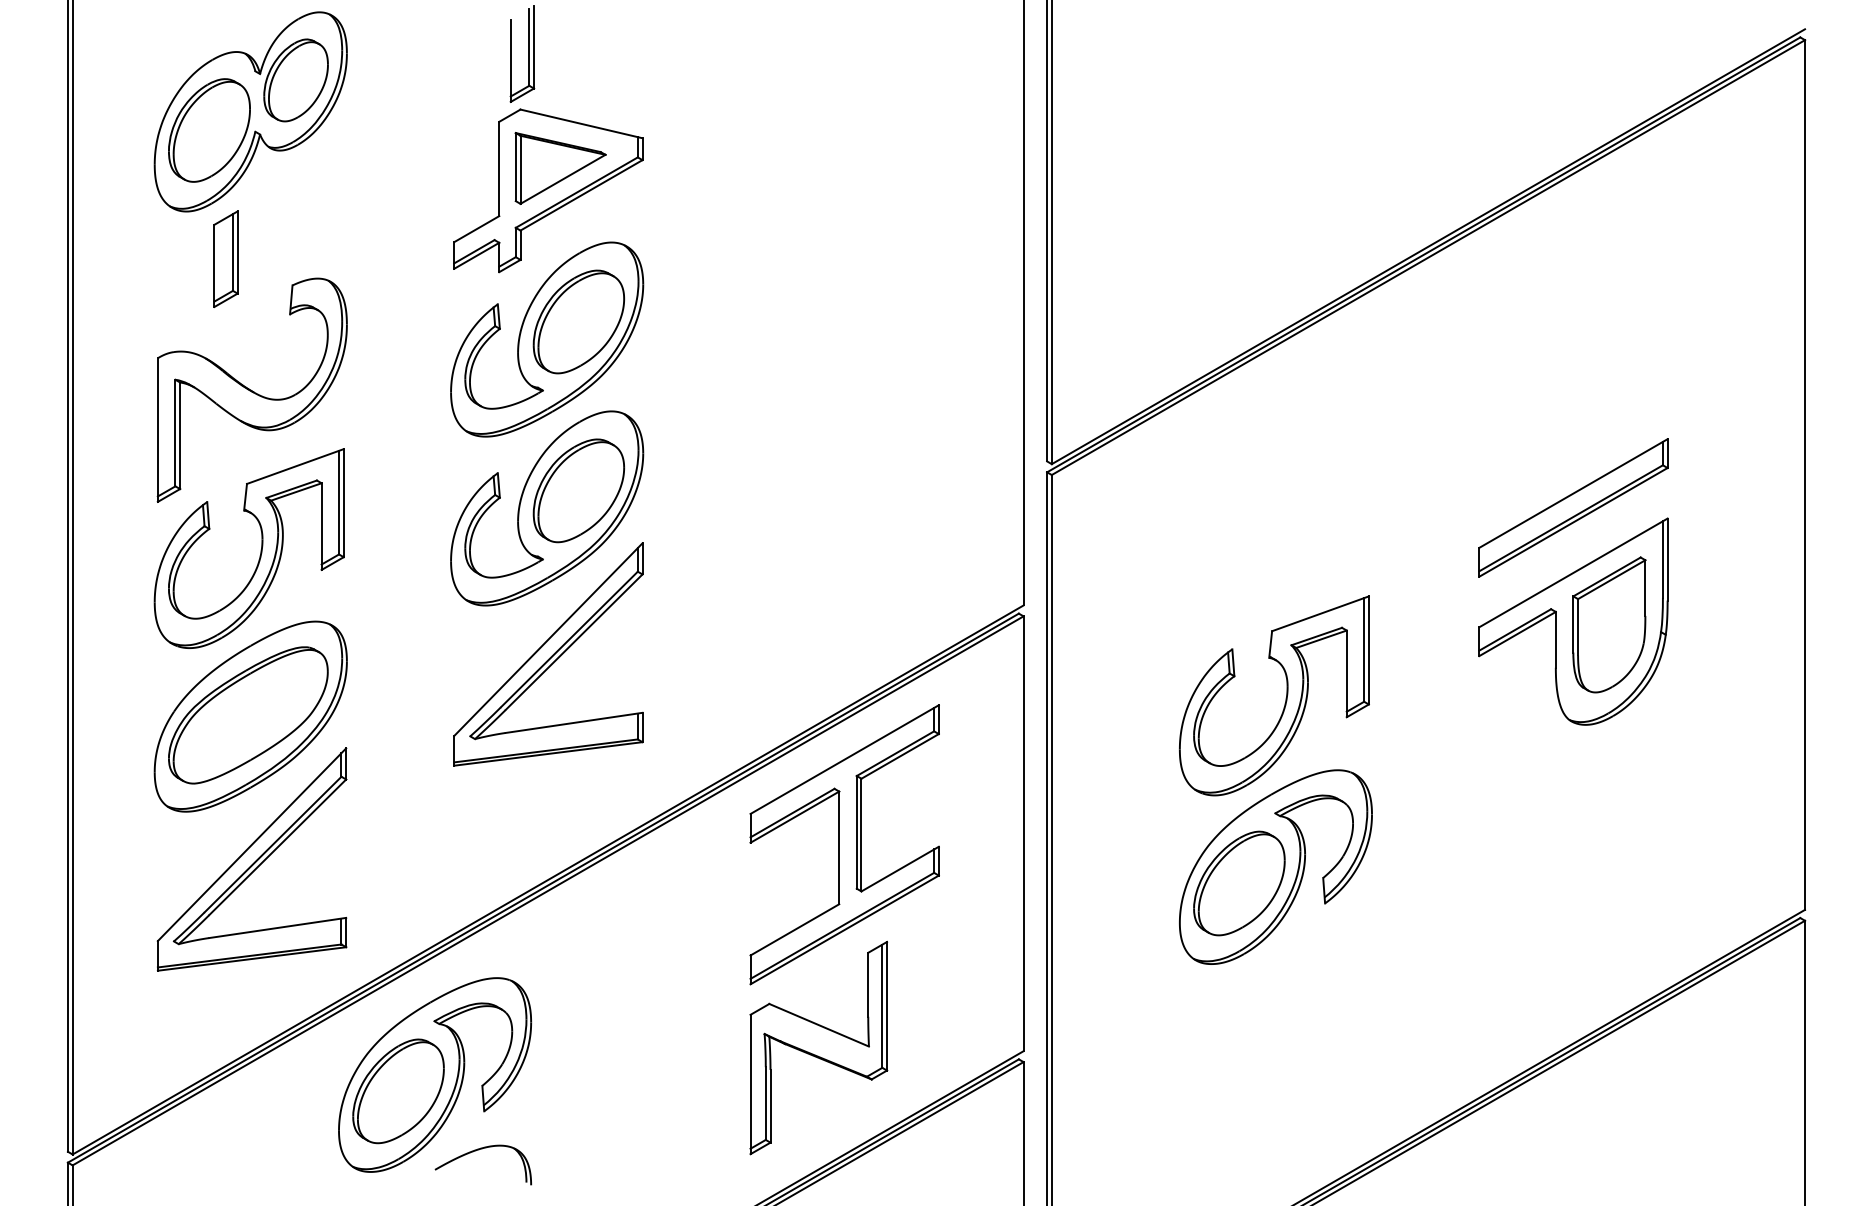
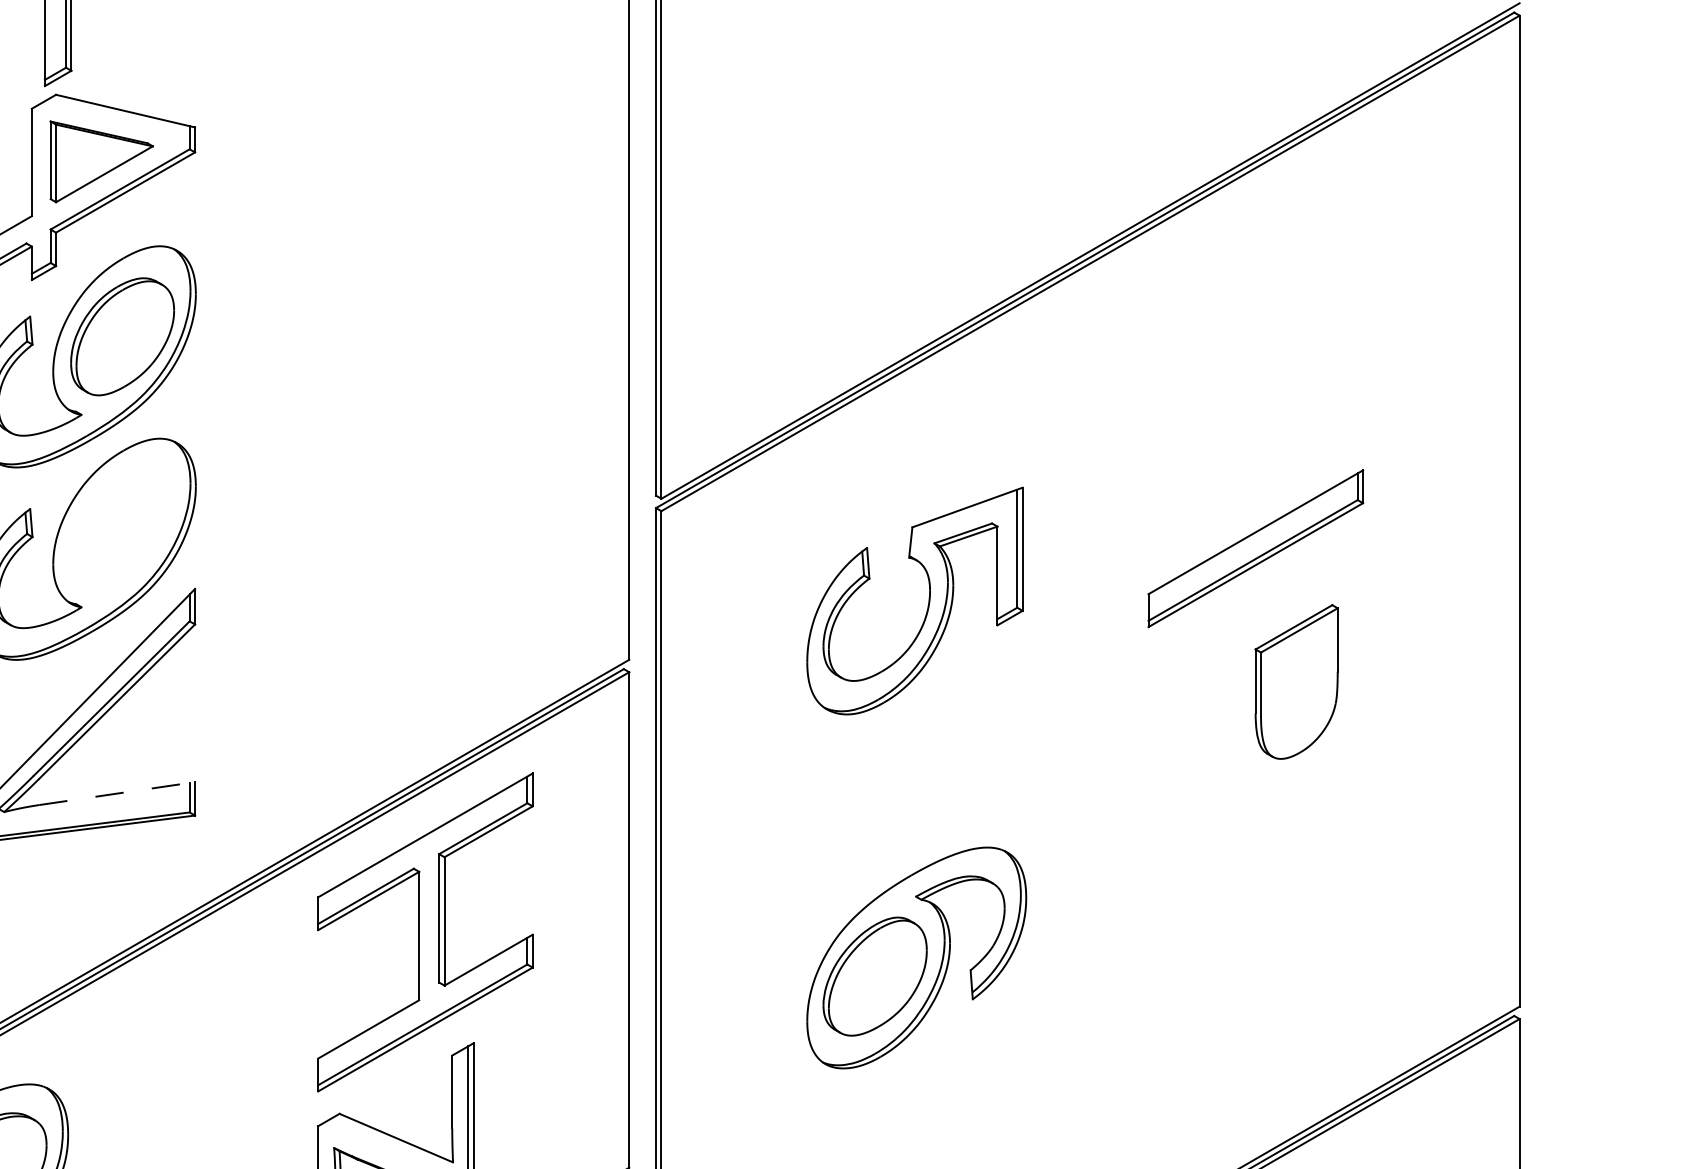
part: (578, 490) -> (122, 528), removed
part: (1573, 621) -> (1255, 678), removed
part: (1285, 698) -> (927, 604), moved
line: (574, 722) -> (117, 793), solid -> dashed

